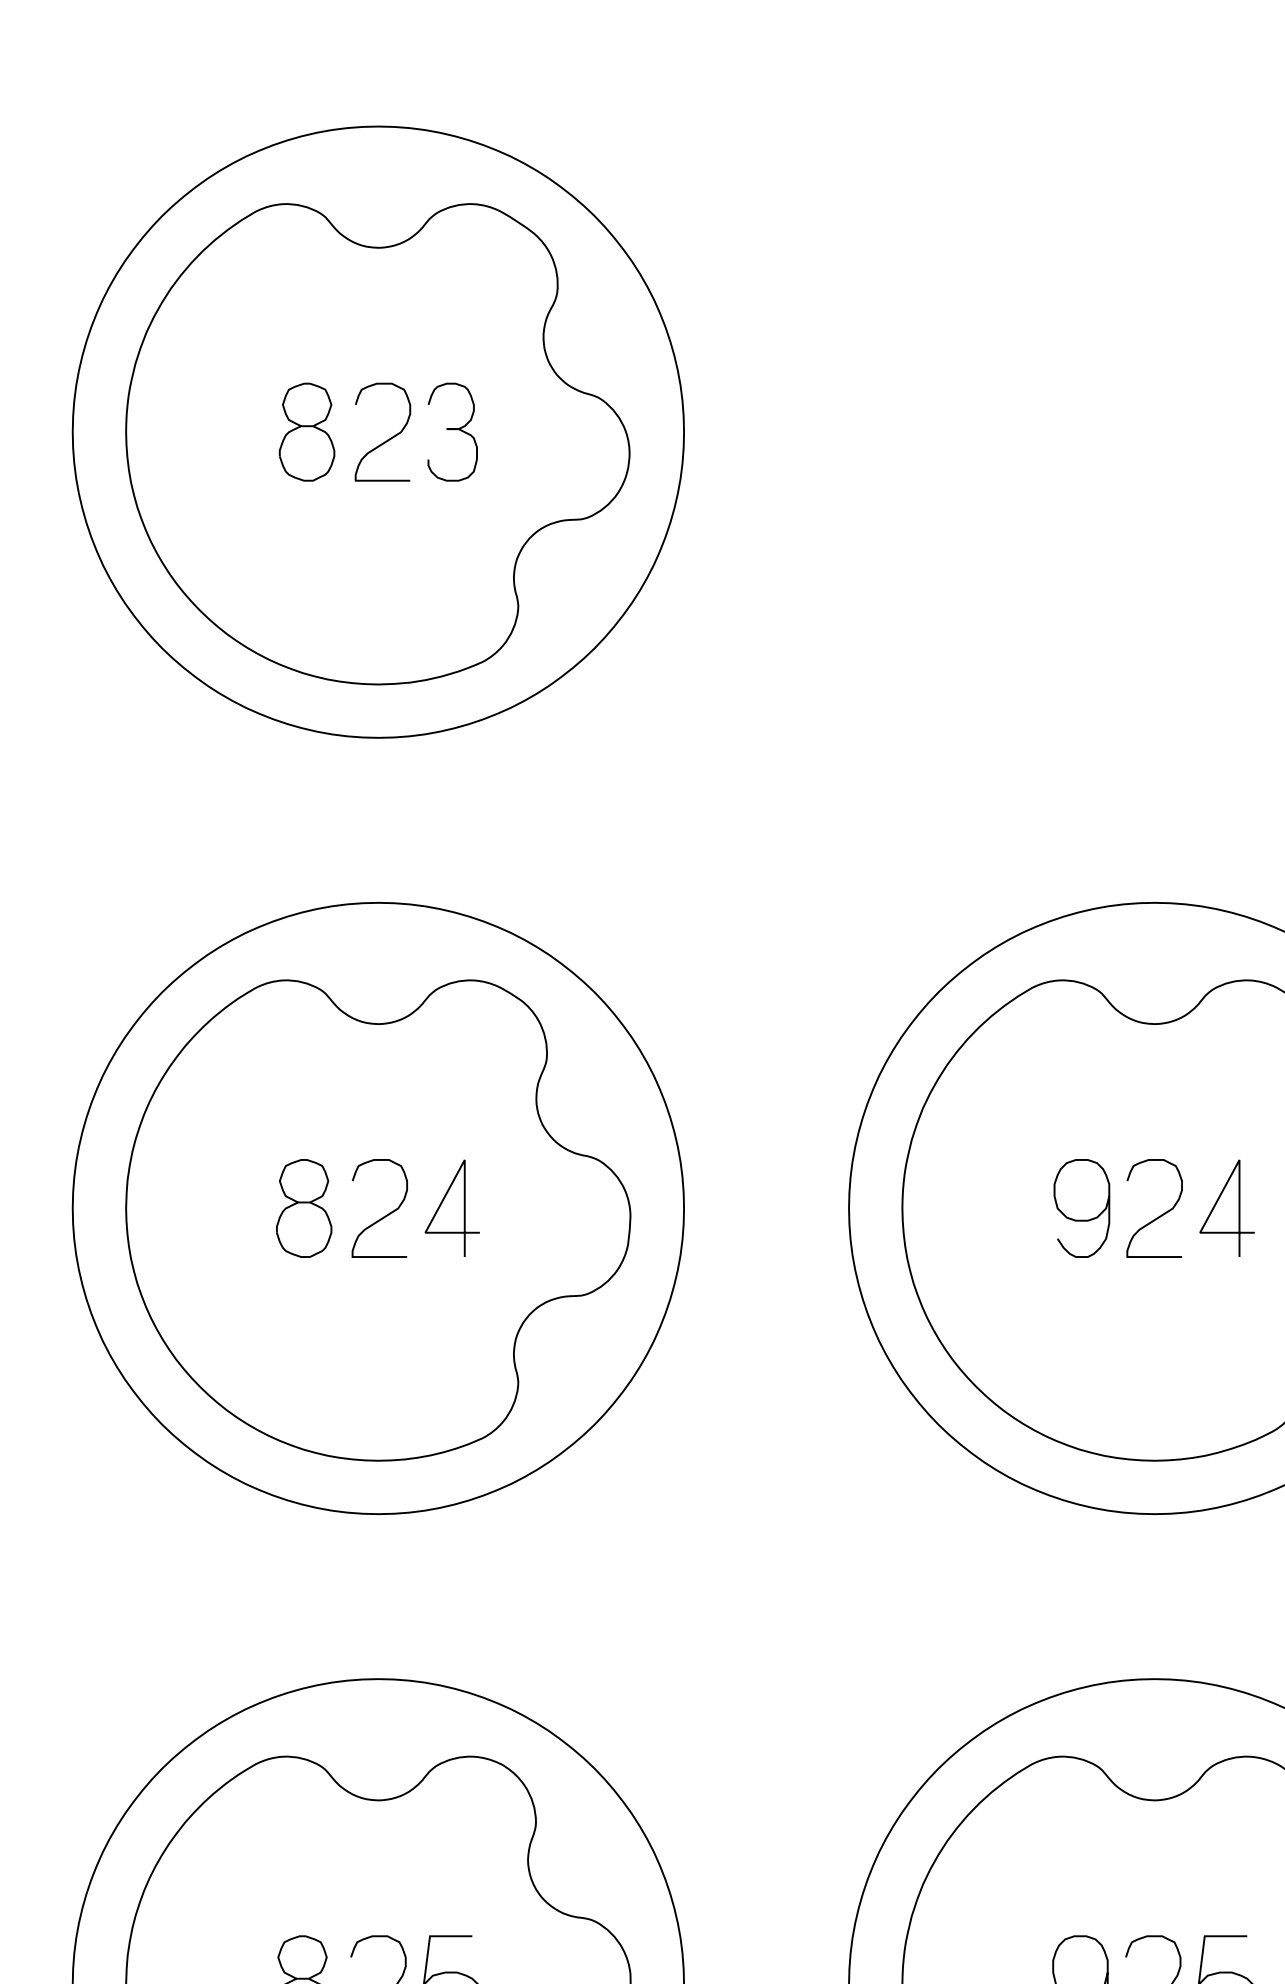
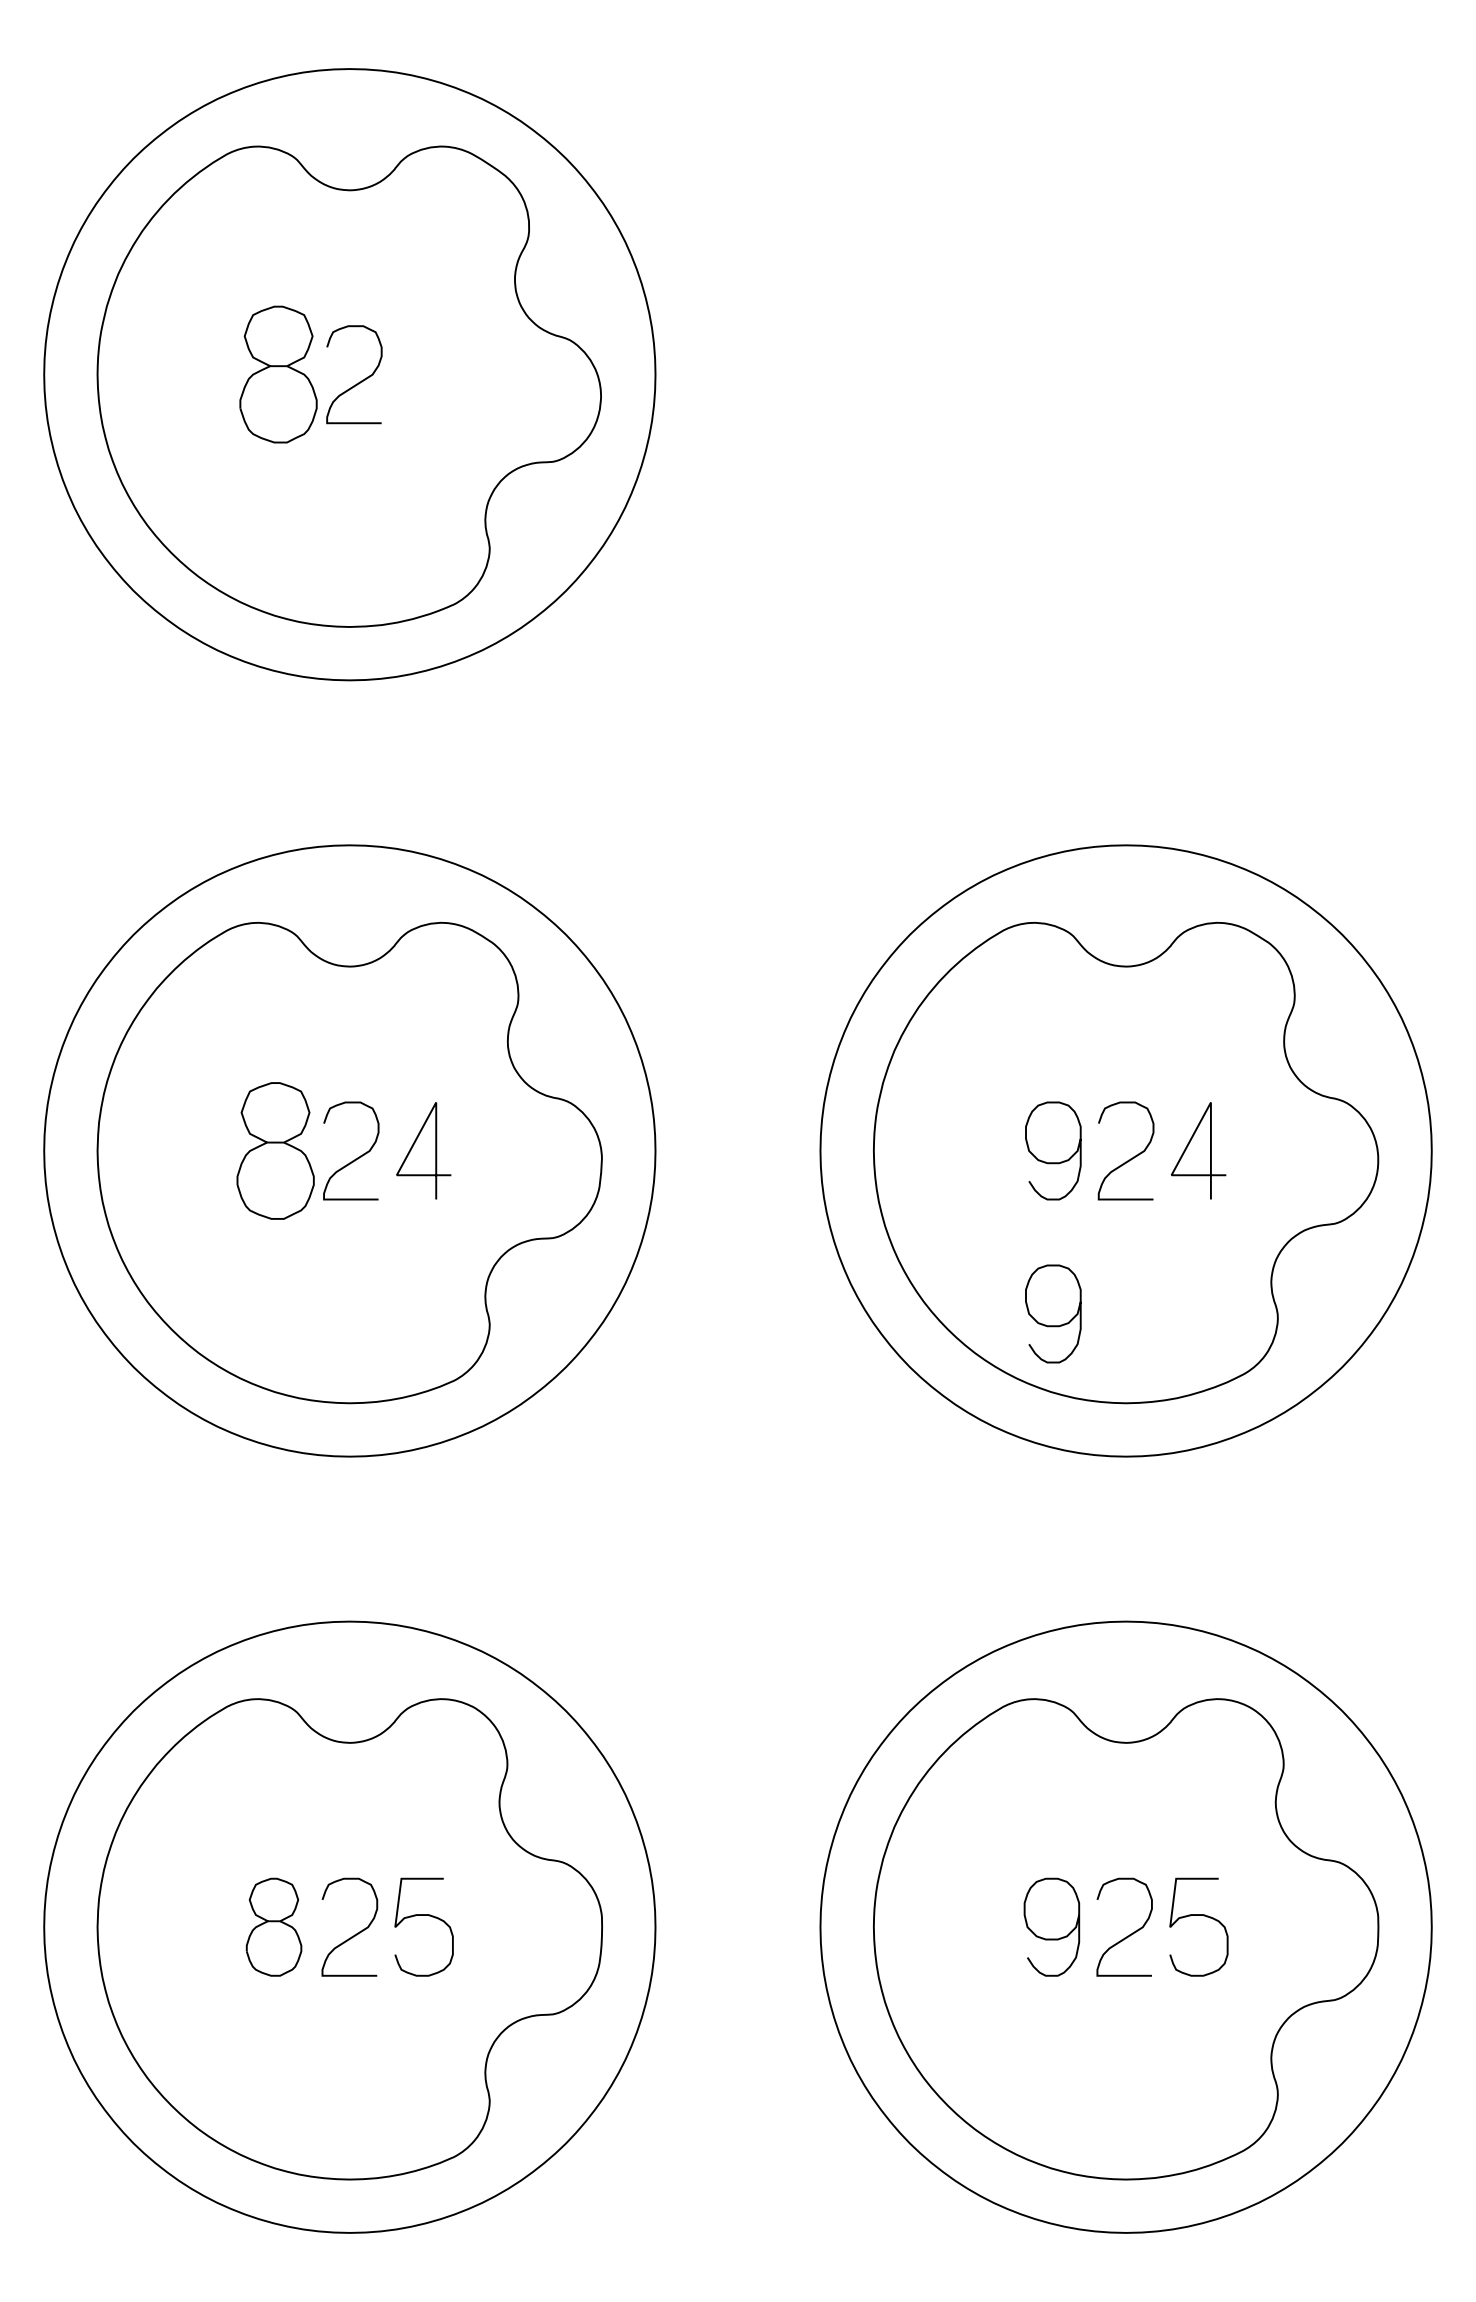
curve: (453, 430) -> (424, 372), removed
part: (307, 432) -> (278, 374), size x1.4
part: (304, 1208) -> (275, 1150), size x1.4
curve: (1082, 1383) -> (1053, 1325), added

